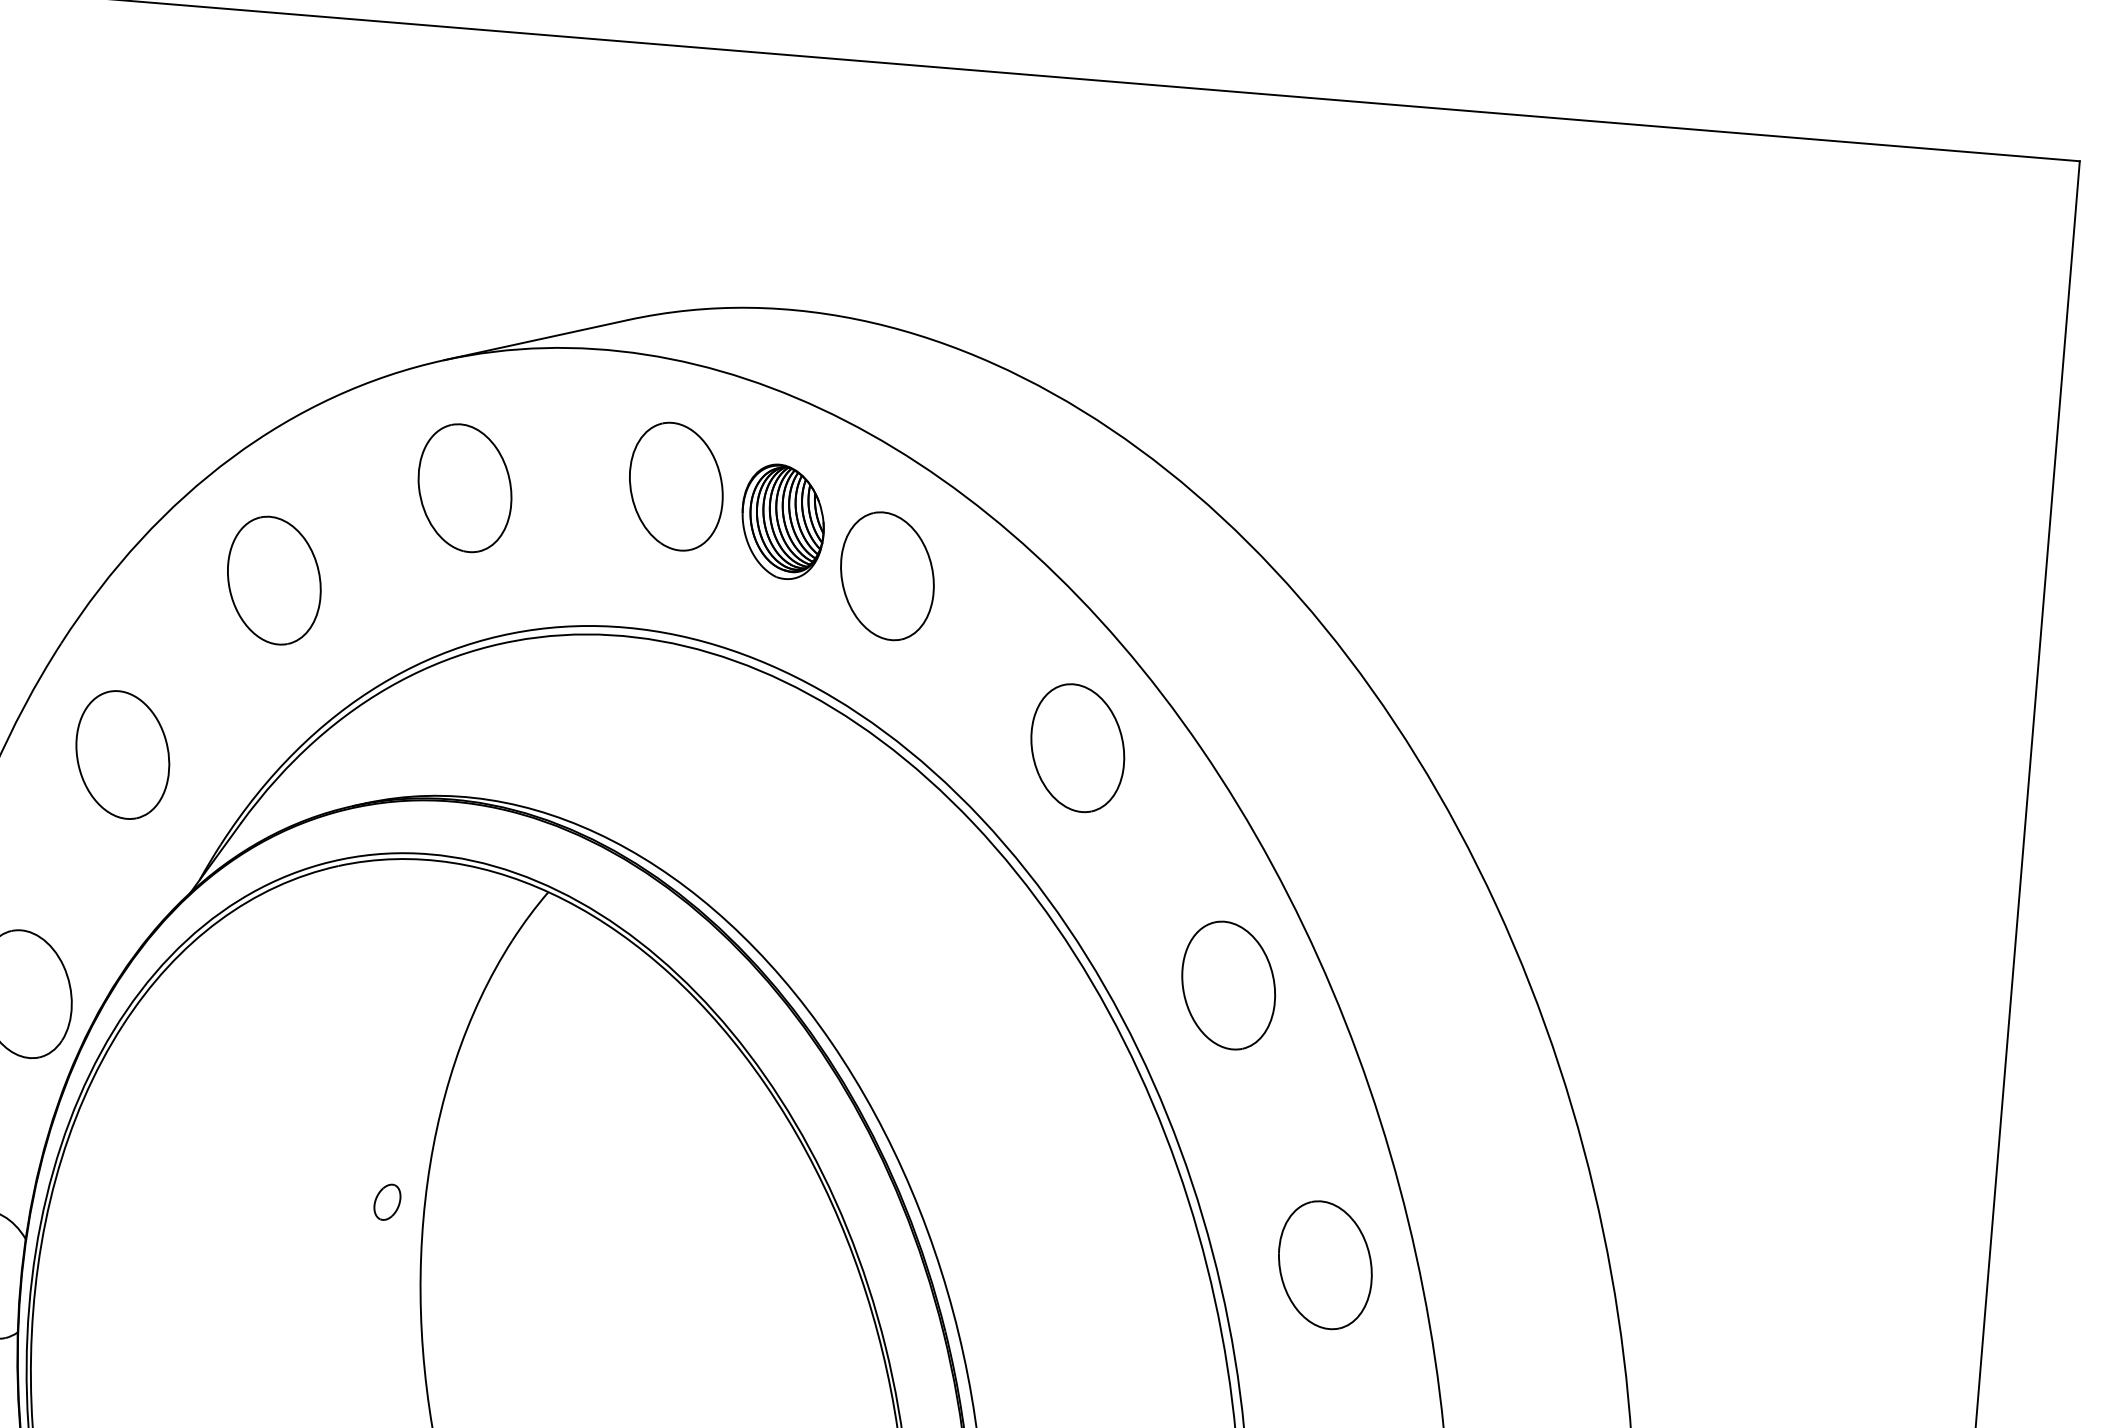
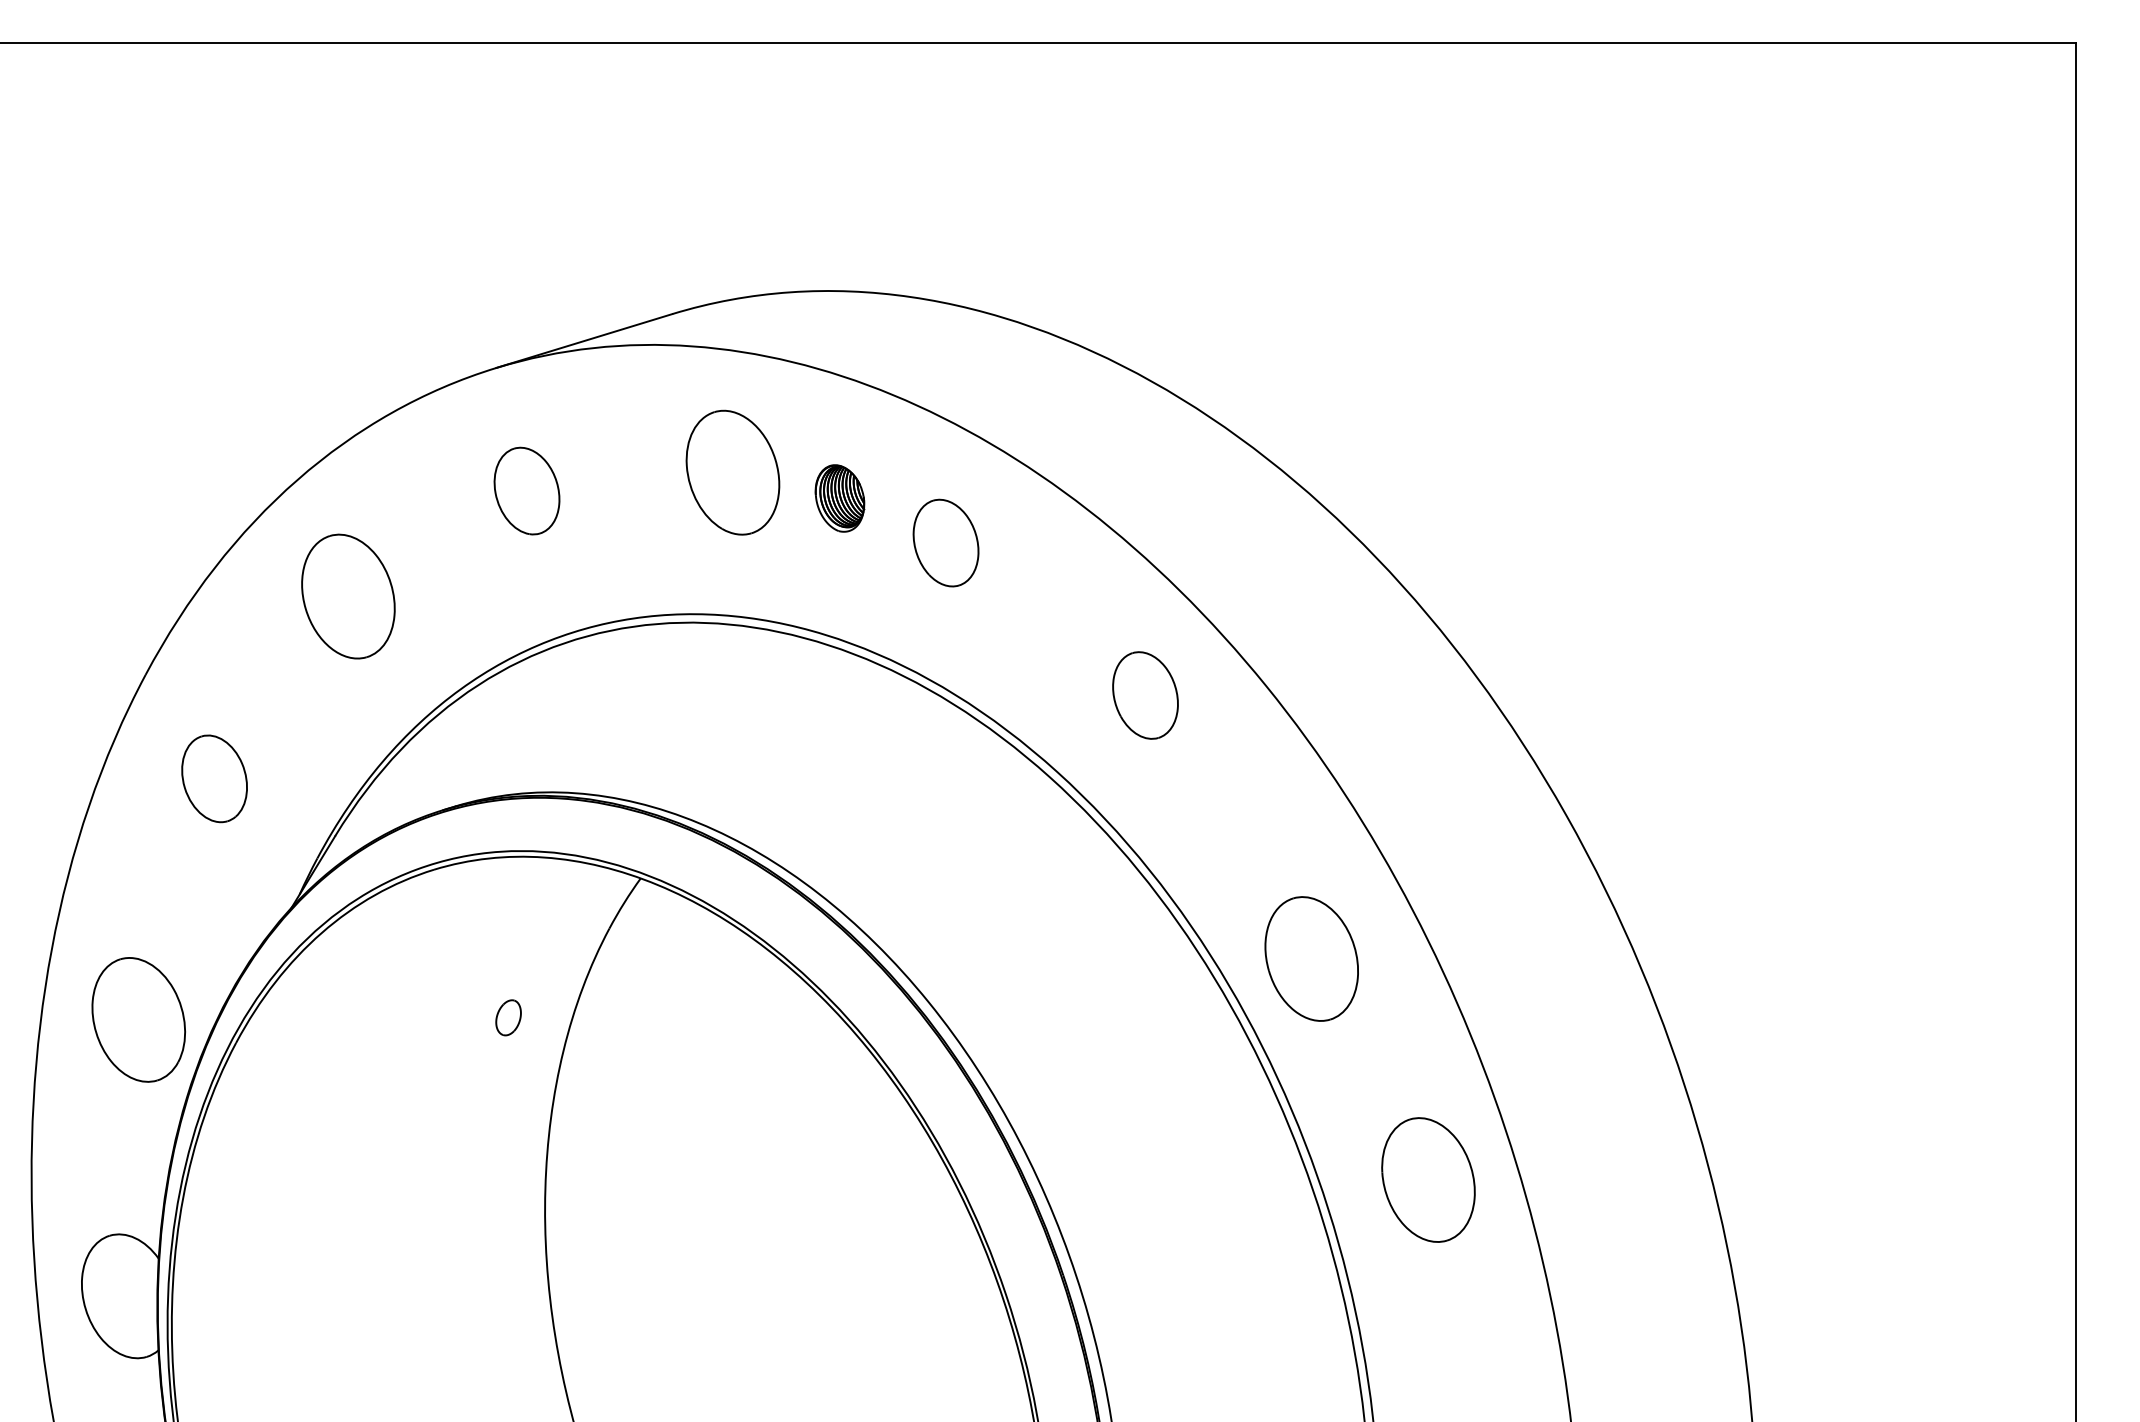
part: (464, 487) -> (526, 490), size x0.7
part: (782, 521) -> (839, 498), size x0.6
part: (886, 575) -> (945, 542), size x0.7
part: (1077, 748) -> (1145, 695), size x0.7
part: (122, 754) -> (214, 778), size x0.7
part: (1228, 985) -> (1311, 958), moved
part: (387, 1201) -> (508, 1017), moved

